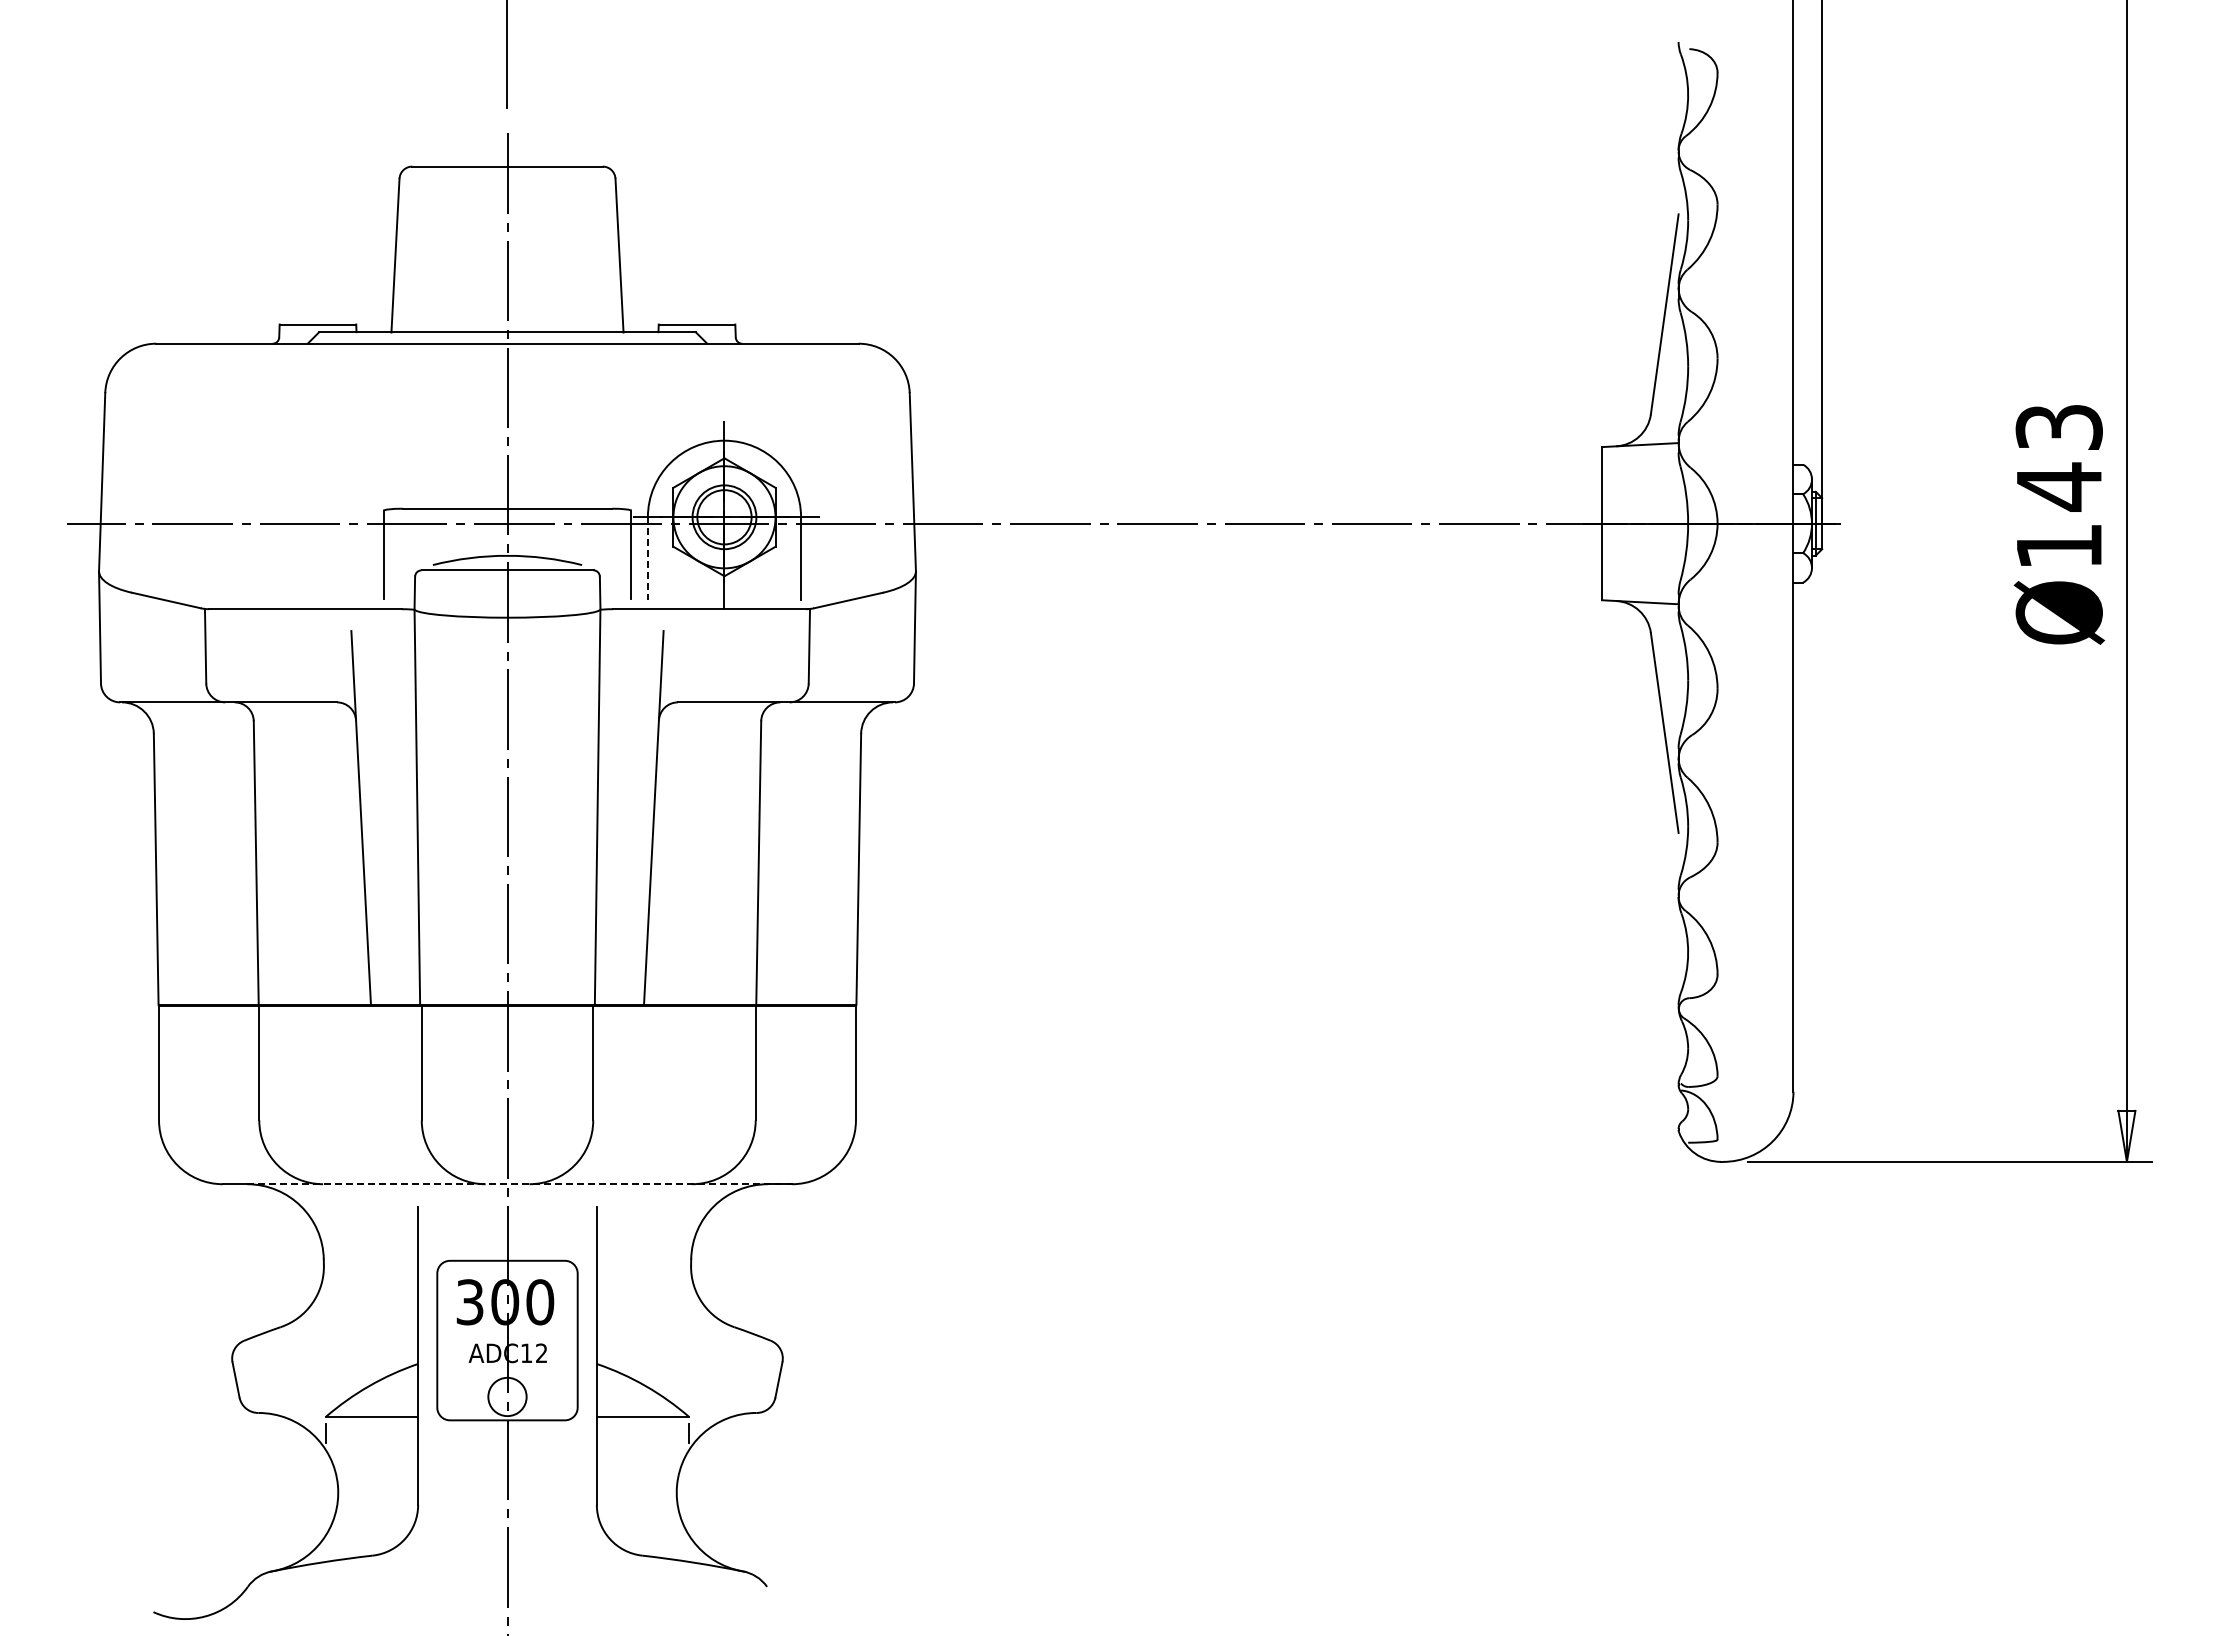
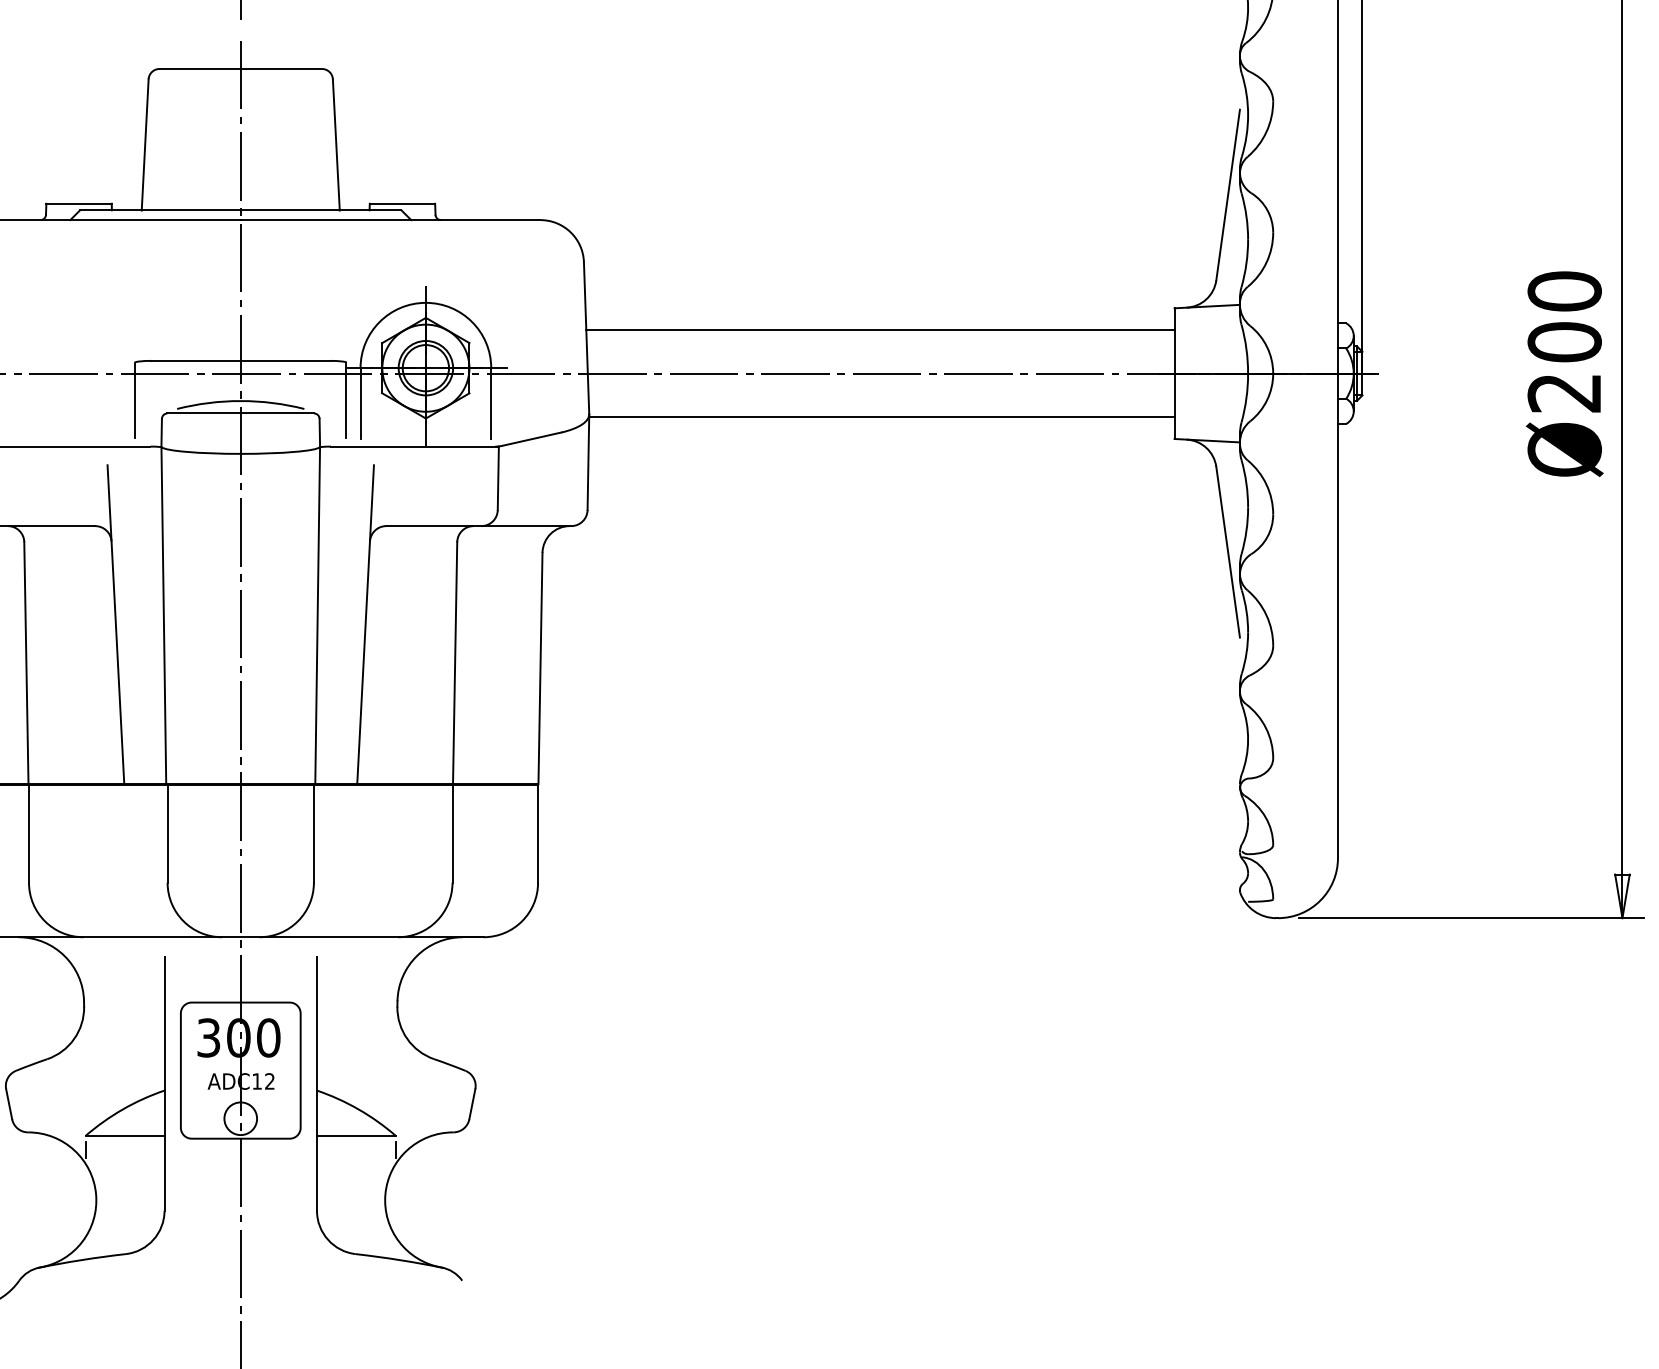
line: (1257, 472) -> (880, 329), added
text: (2058, 486) -> (1564, 341), Ø143 -> Ø200
line: (647, 559) -> (360, 404), dashed -> solid
line: (1258, 574) -> (881, 417), added
line: (520, 1184) -> (251, 937), dashed -> solid

